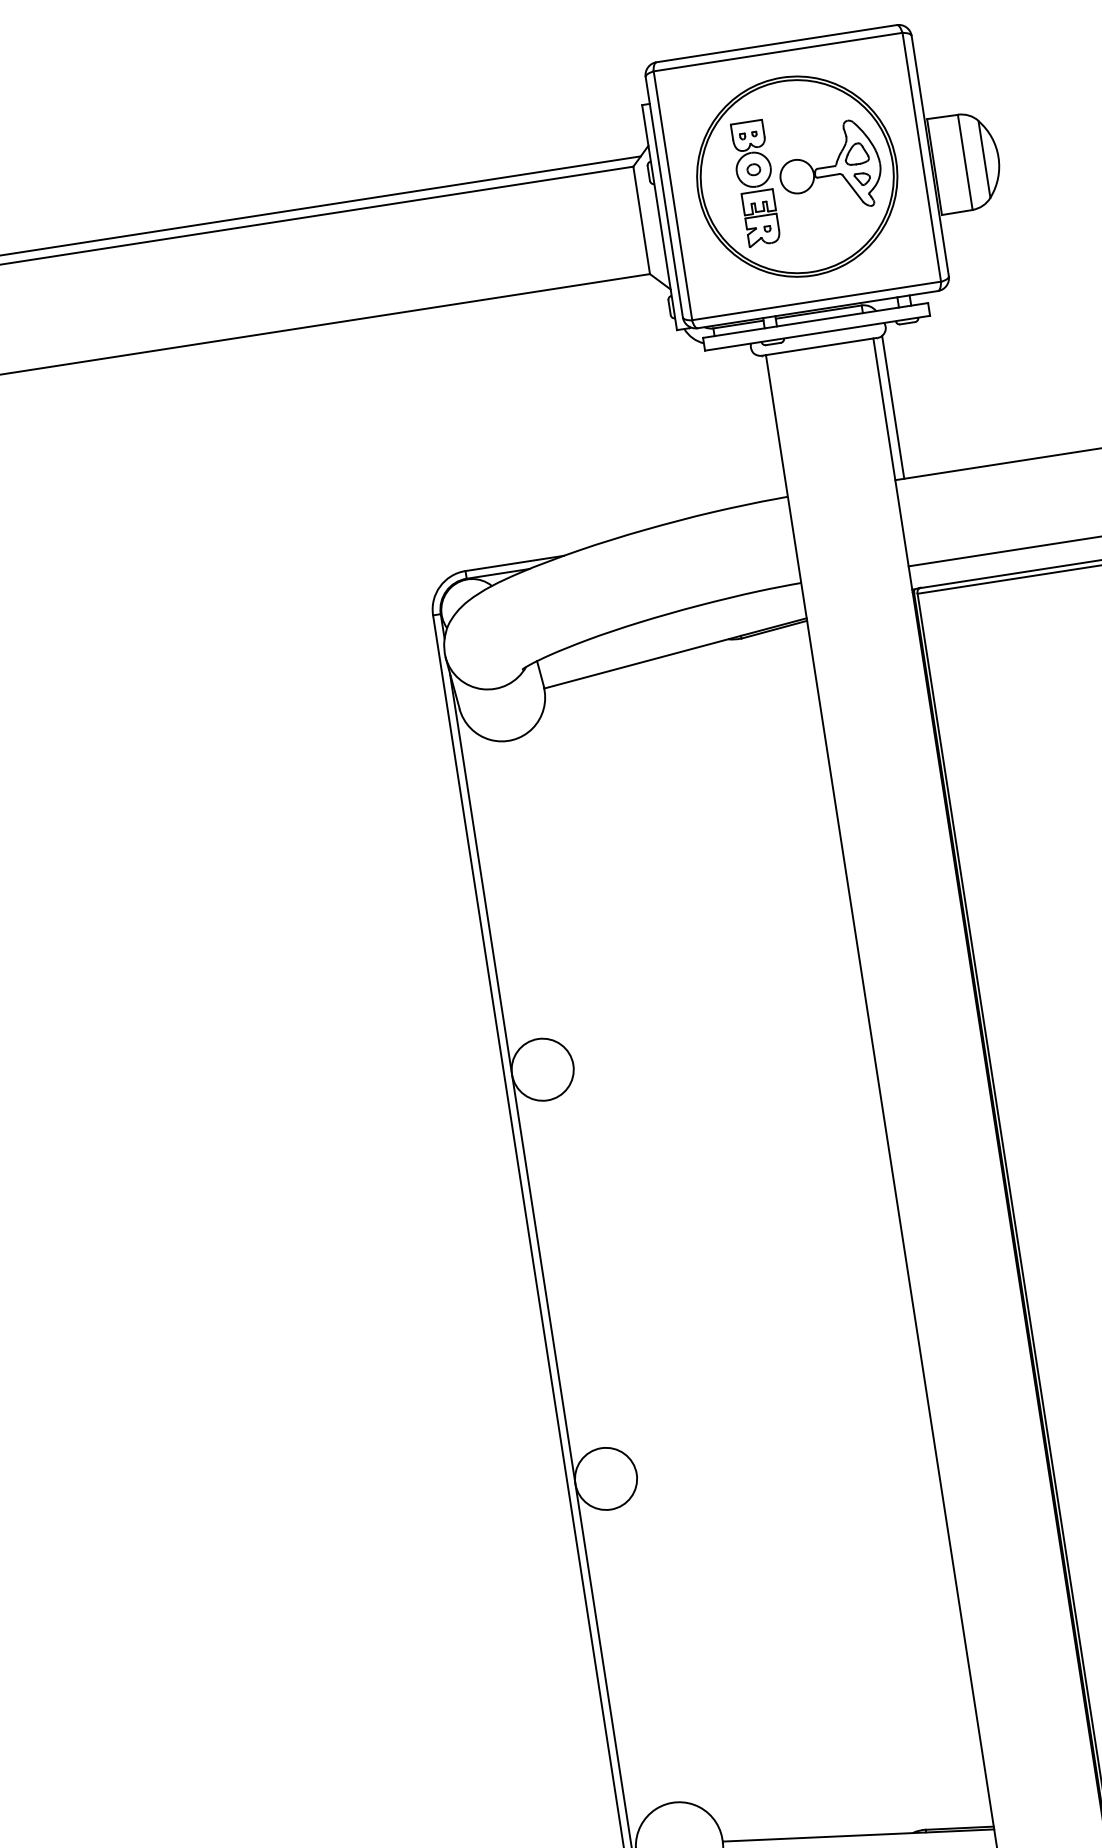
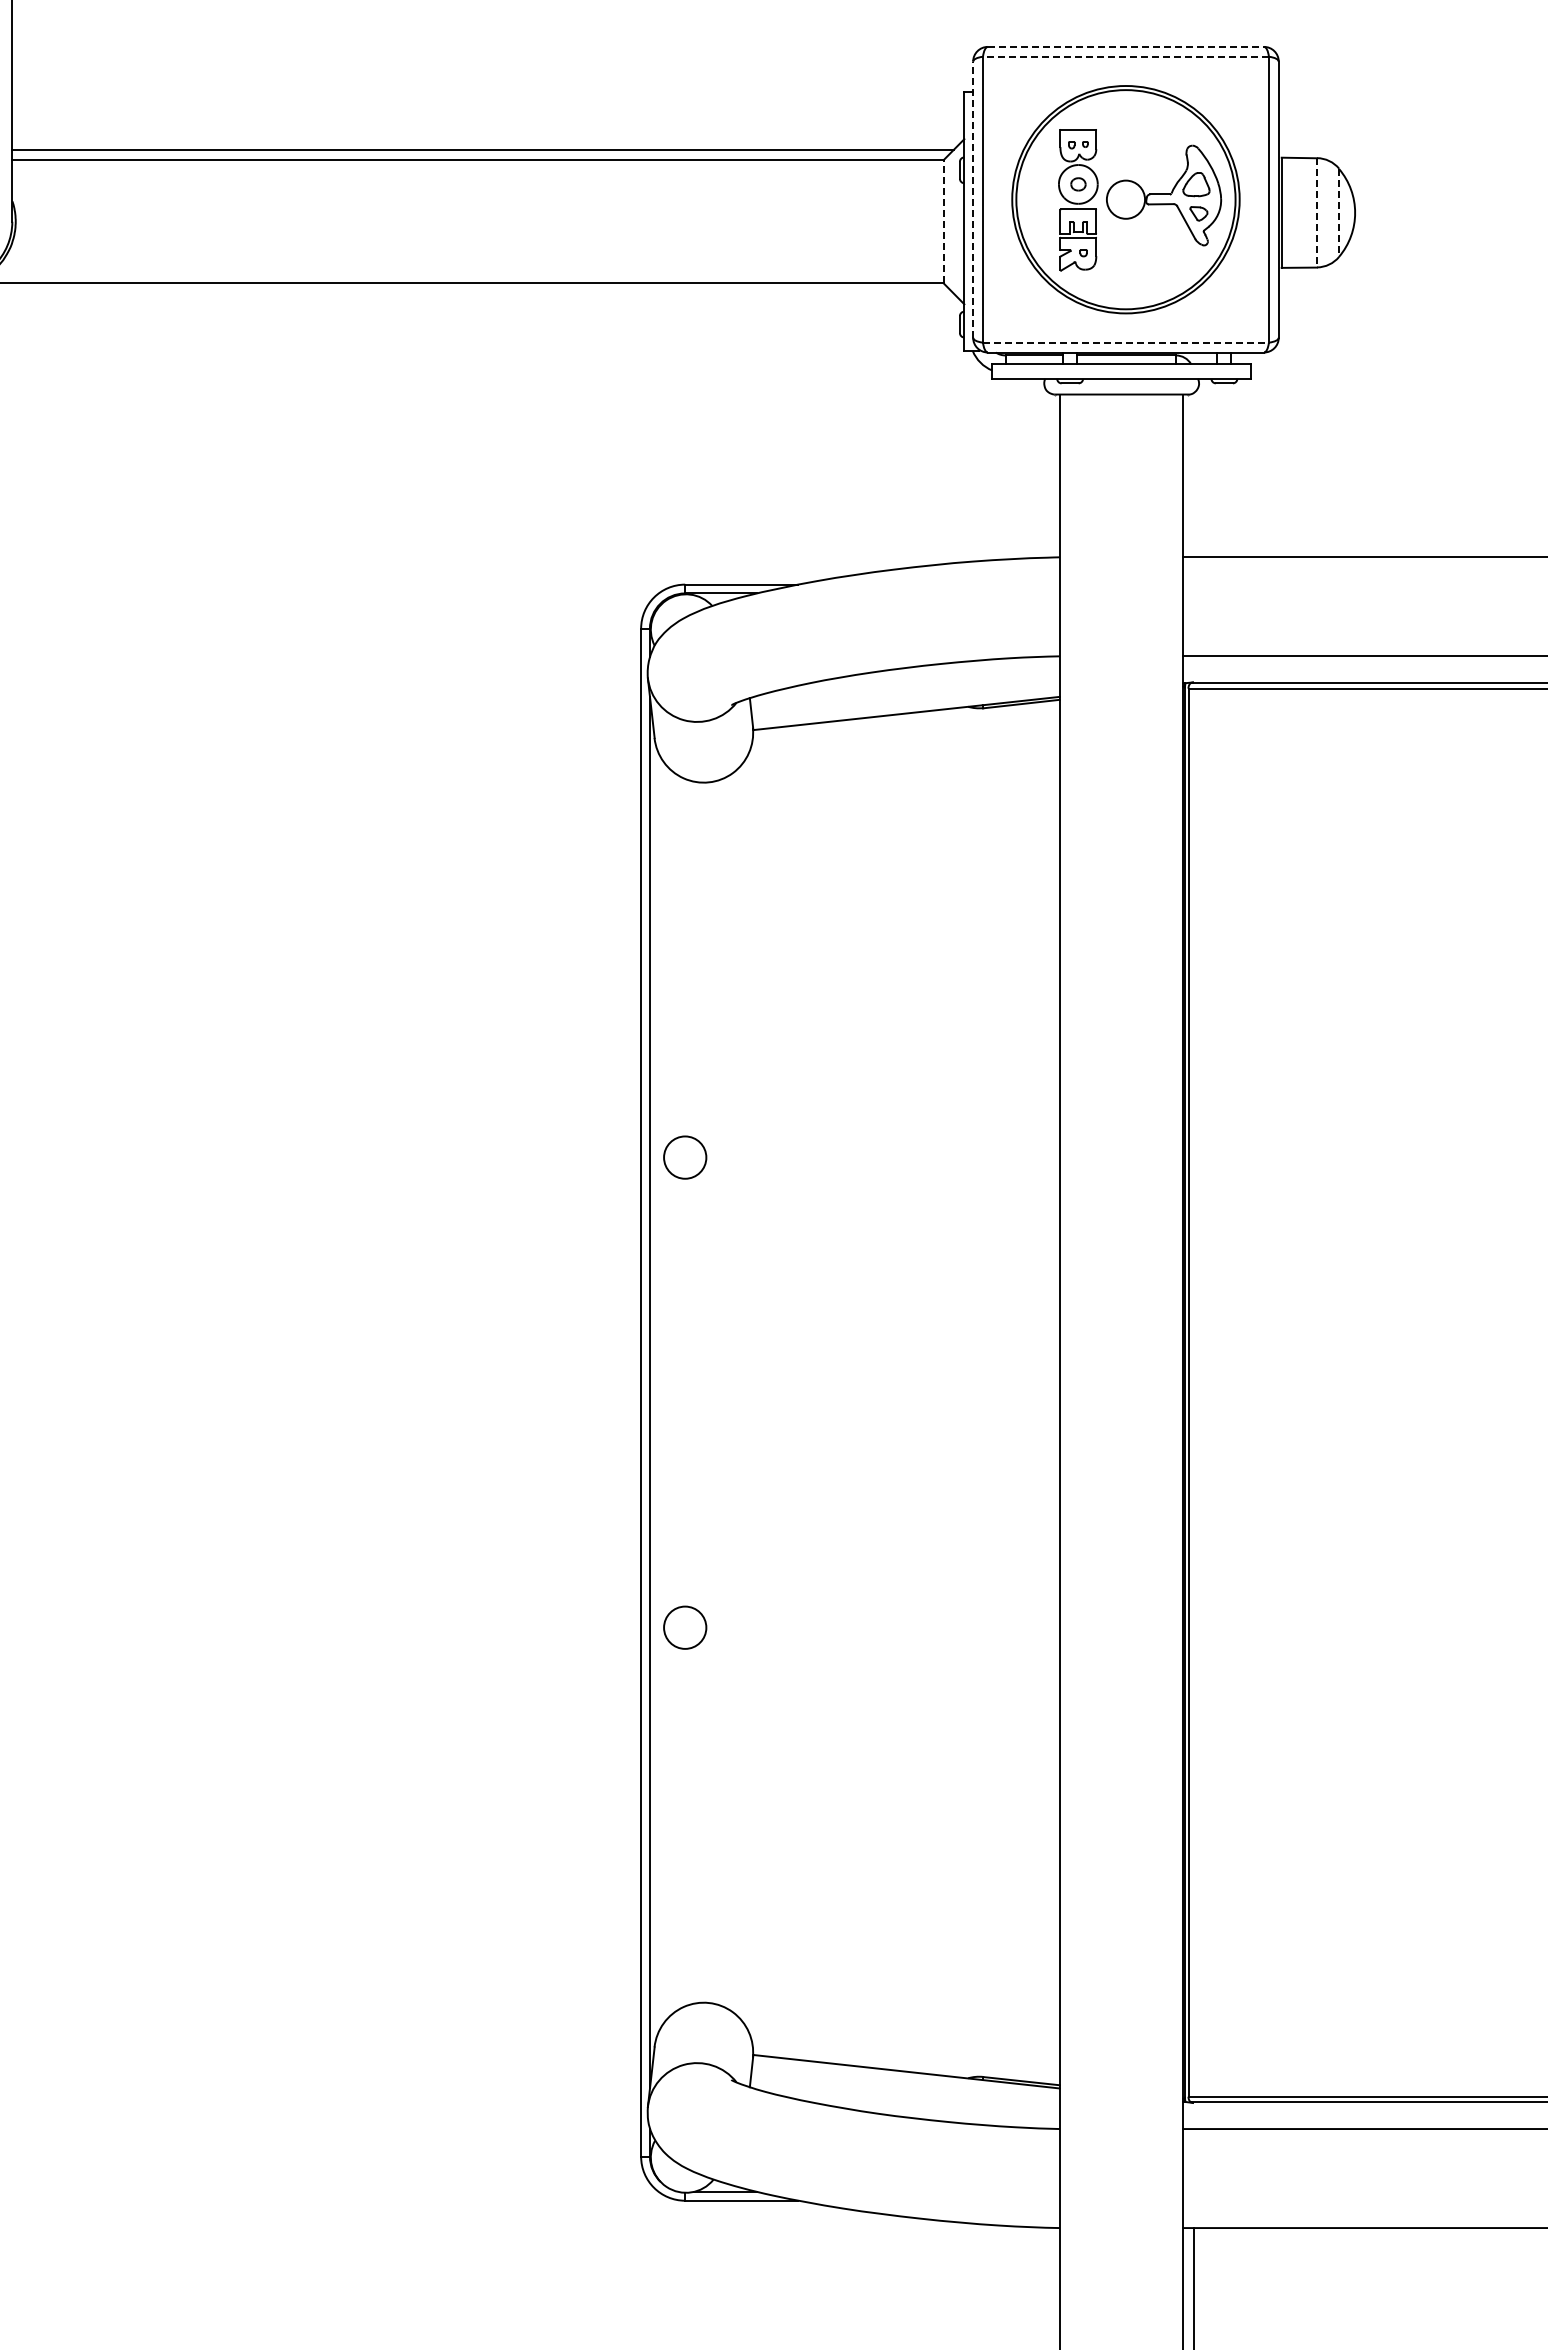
line: (777, 43) -> (1126, 46), solid -> dashed
line: (778, 51) -> (1126, 56), solid -> dashed
line: (984, 160) -> (1338, 213), solid -> dashed
line: (964, 162) -> (1316, 212), solid -> dashed
line: (664, 197) -> (973, 199), solid -> dashed
line: (641, 220) -> (943, 221), solid -> dashed
line: (816, 300) -> (1126, 342), solid -> dashed
line: (893, 407) -> (1193, 475), removed
circle: (542, 1069) -> (684, 1157), size x0.6
circle: (605, 1478) -> (684, 1627), size x0.6

